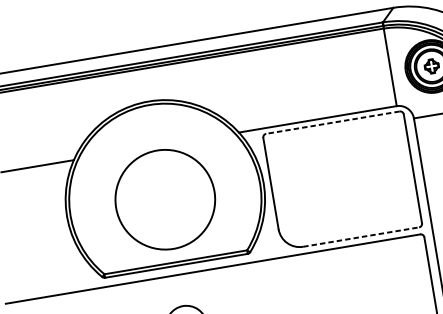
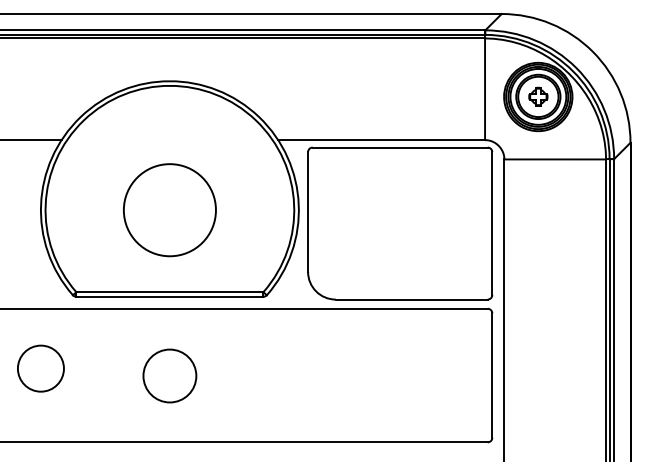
line: (333, 122) -> (400, 147), dashed -> solid
circle: (165, 200) -> (169, 210), size x0.71
line: (360, 237) -> (411, 299), dashed -> solid

